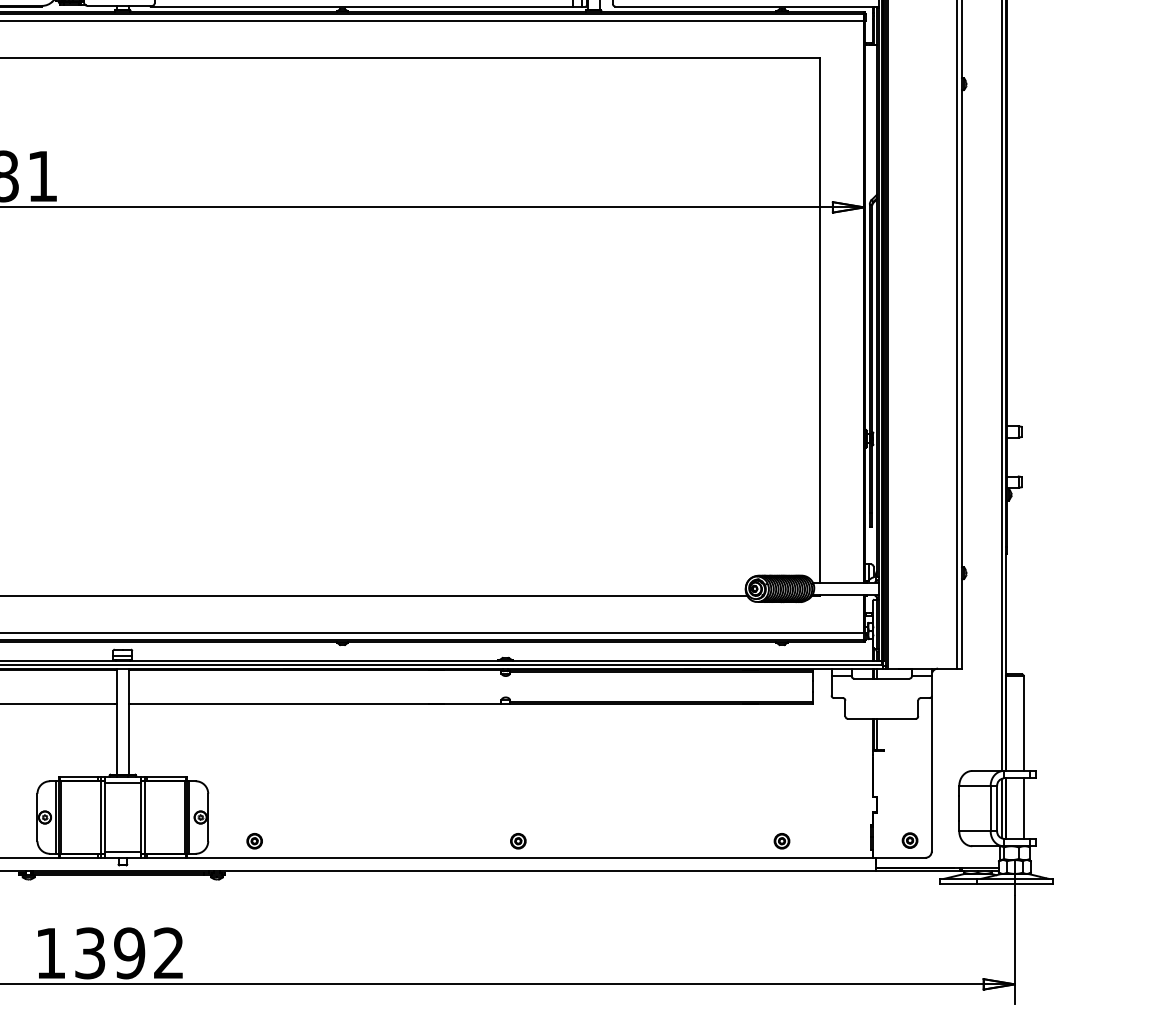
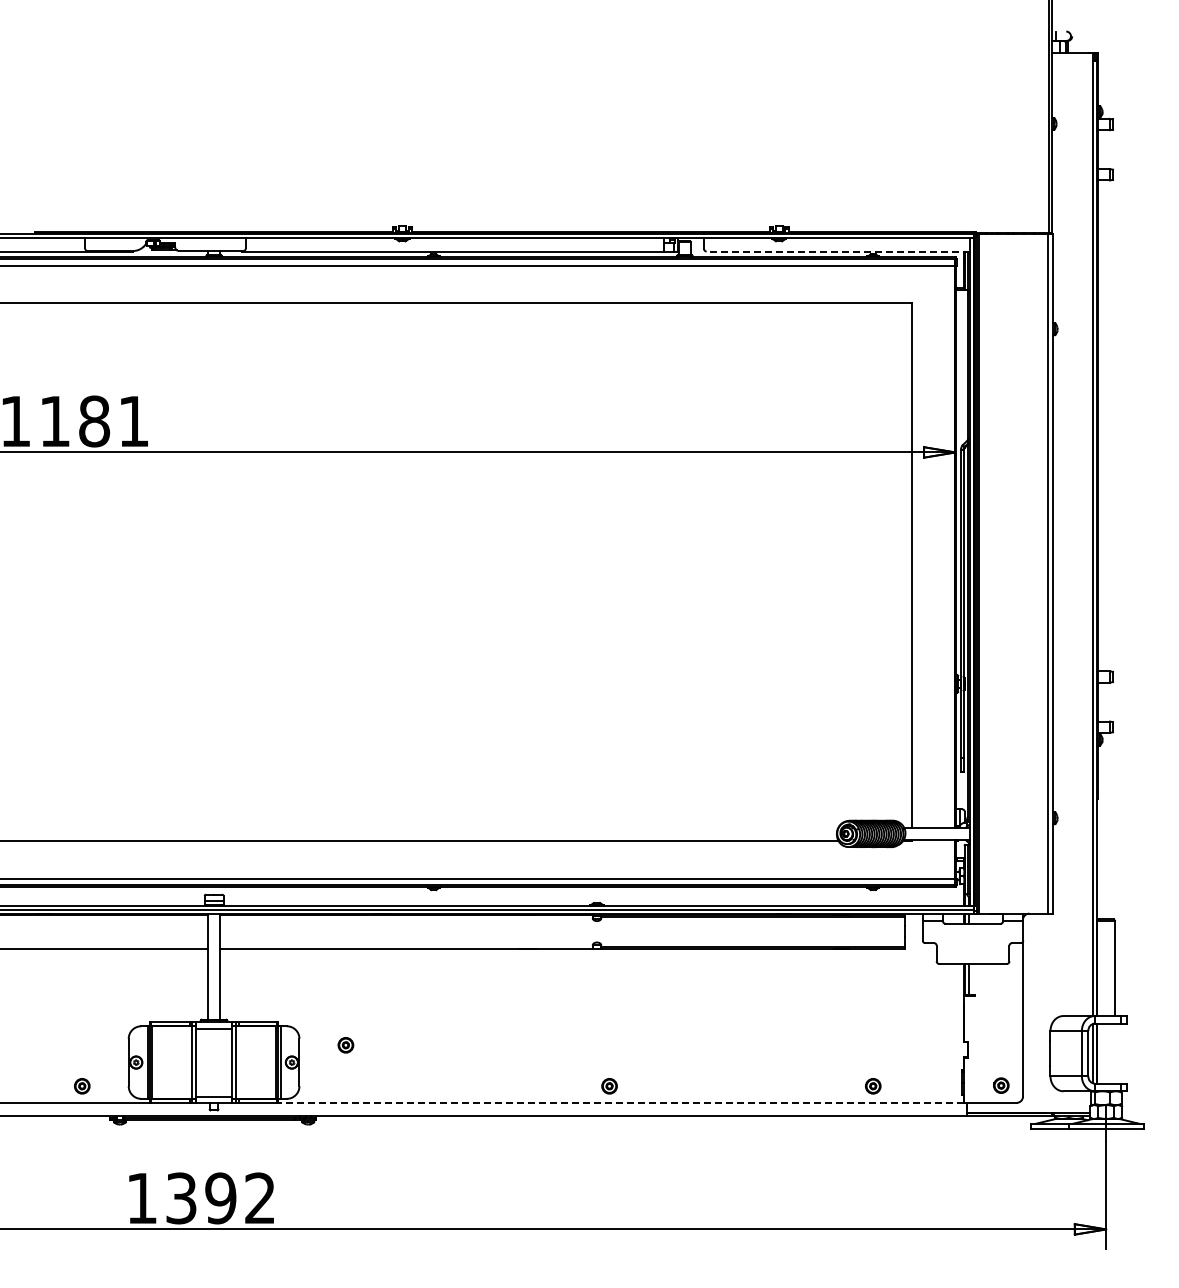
line: (747, 6) -> (838, 251), solid -> dashed
line: (1023, 808) -> (1114, 1053), removed
part: (254, 841) -> (345, 1045), moved
line: (529, 857) -> (620, 1102), solid -> dashed

